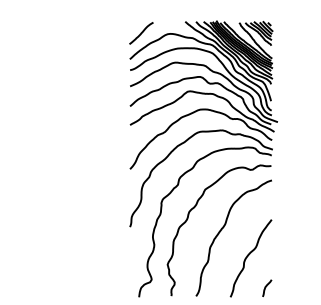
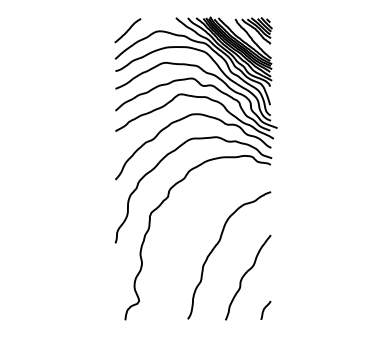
curve: (188, 219) -> (179, 234), removed

